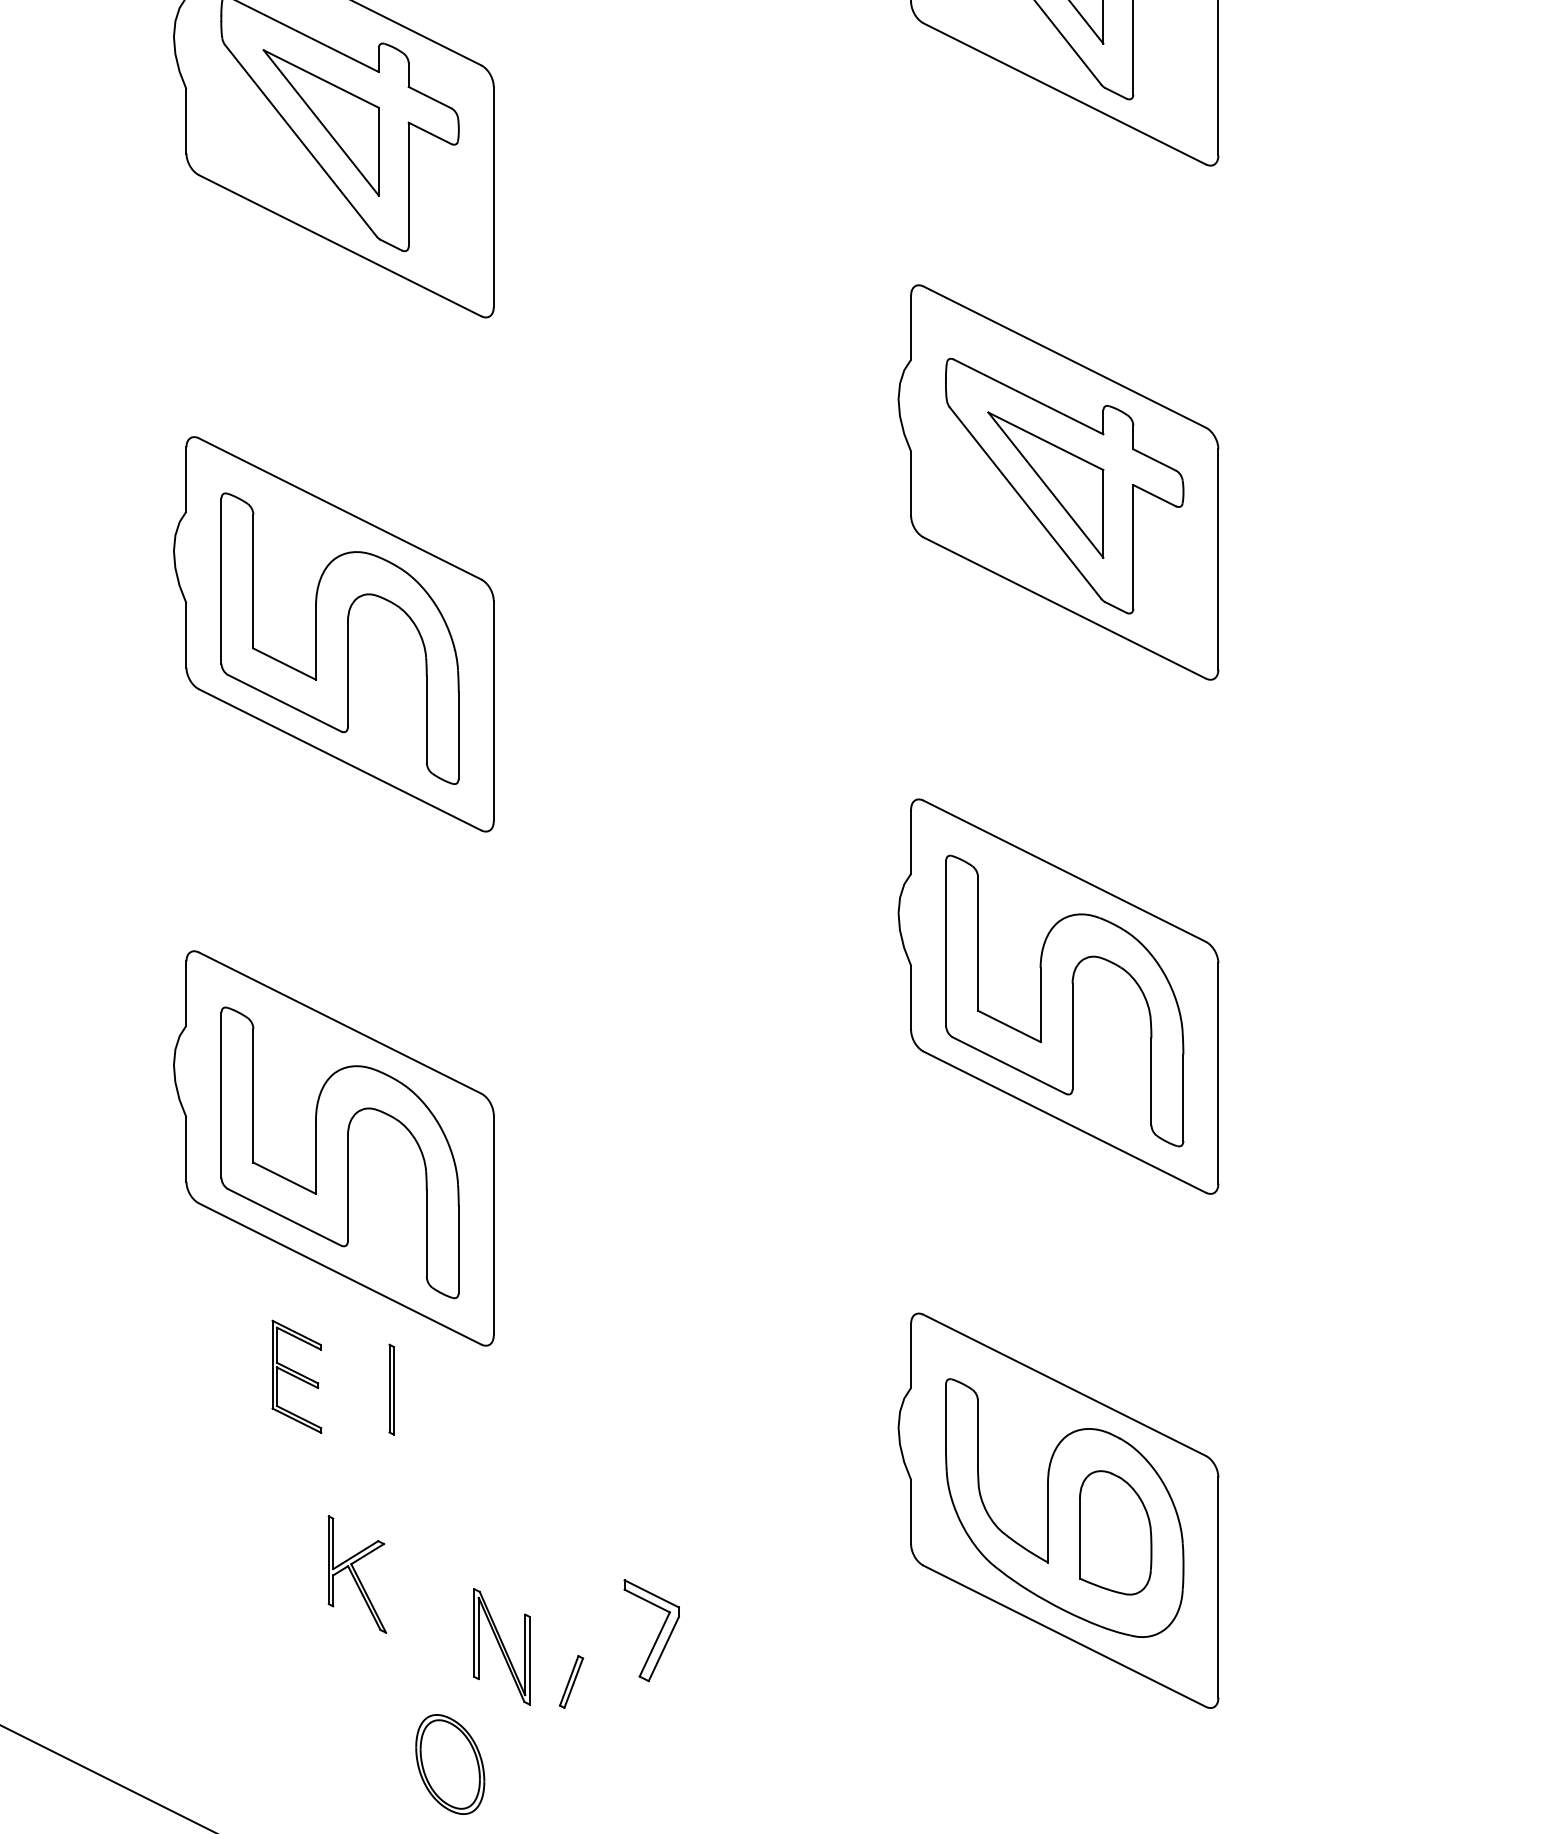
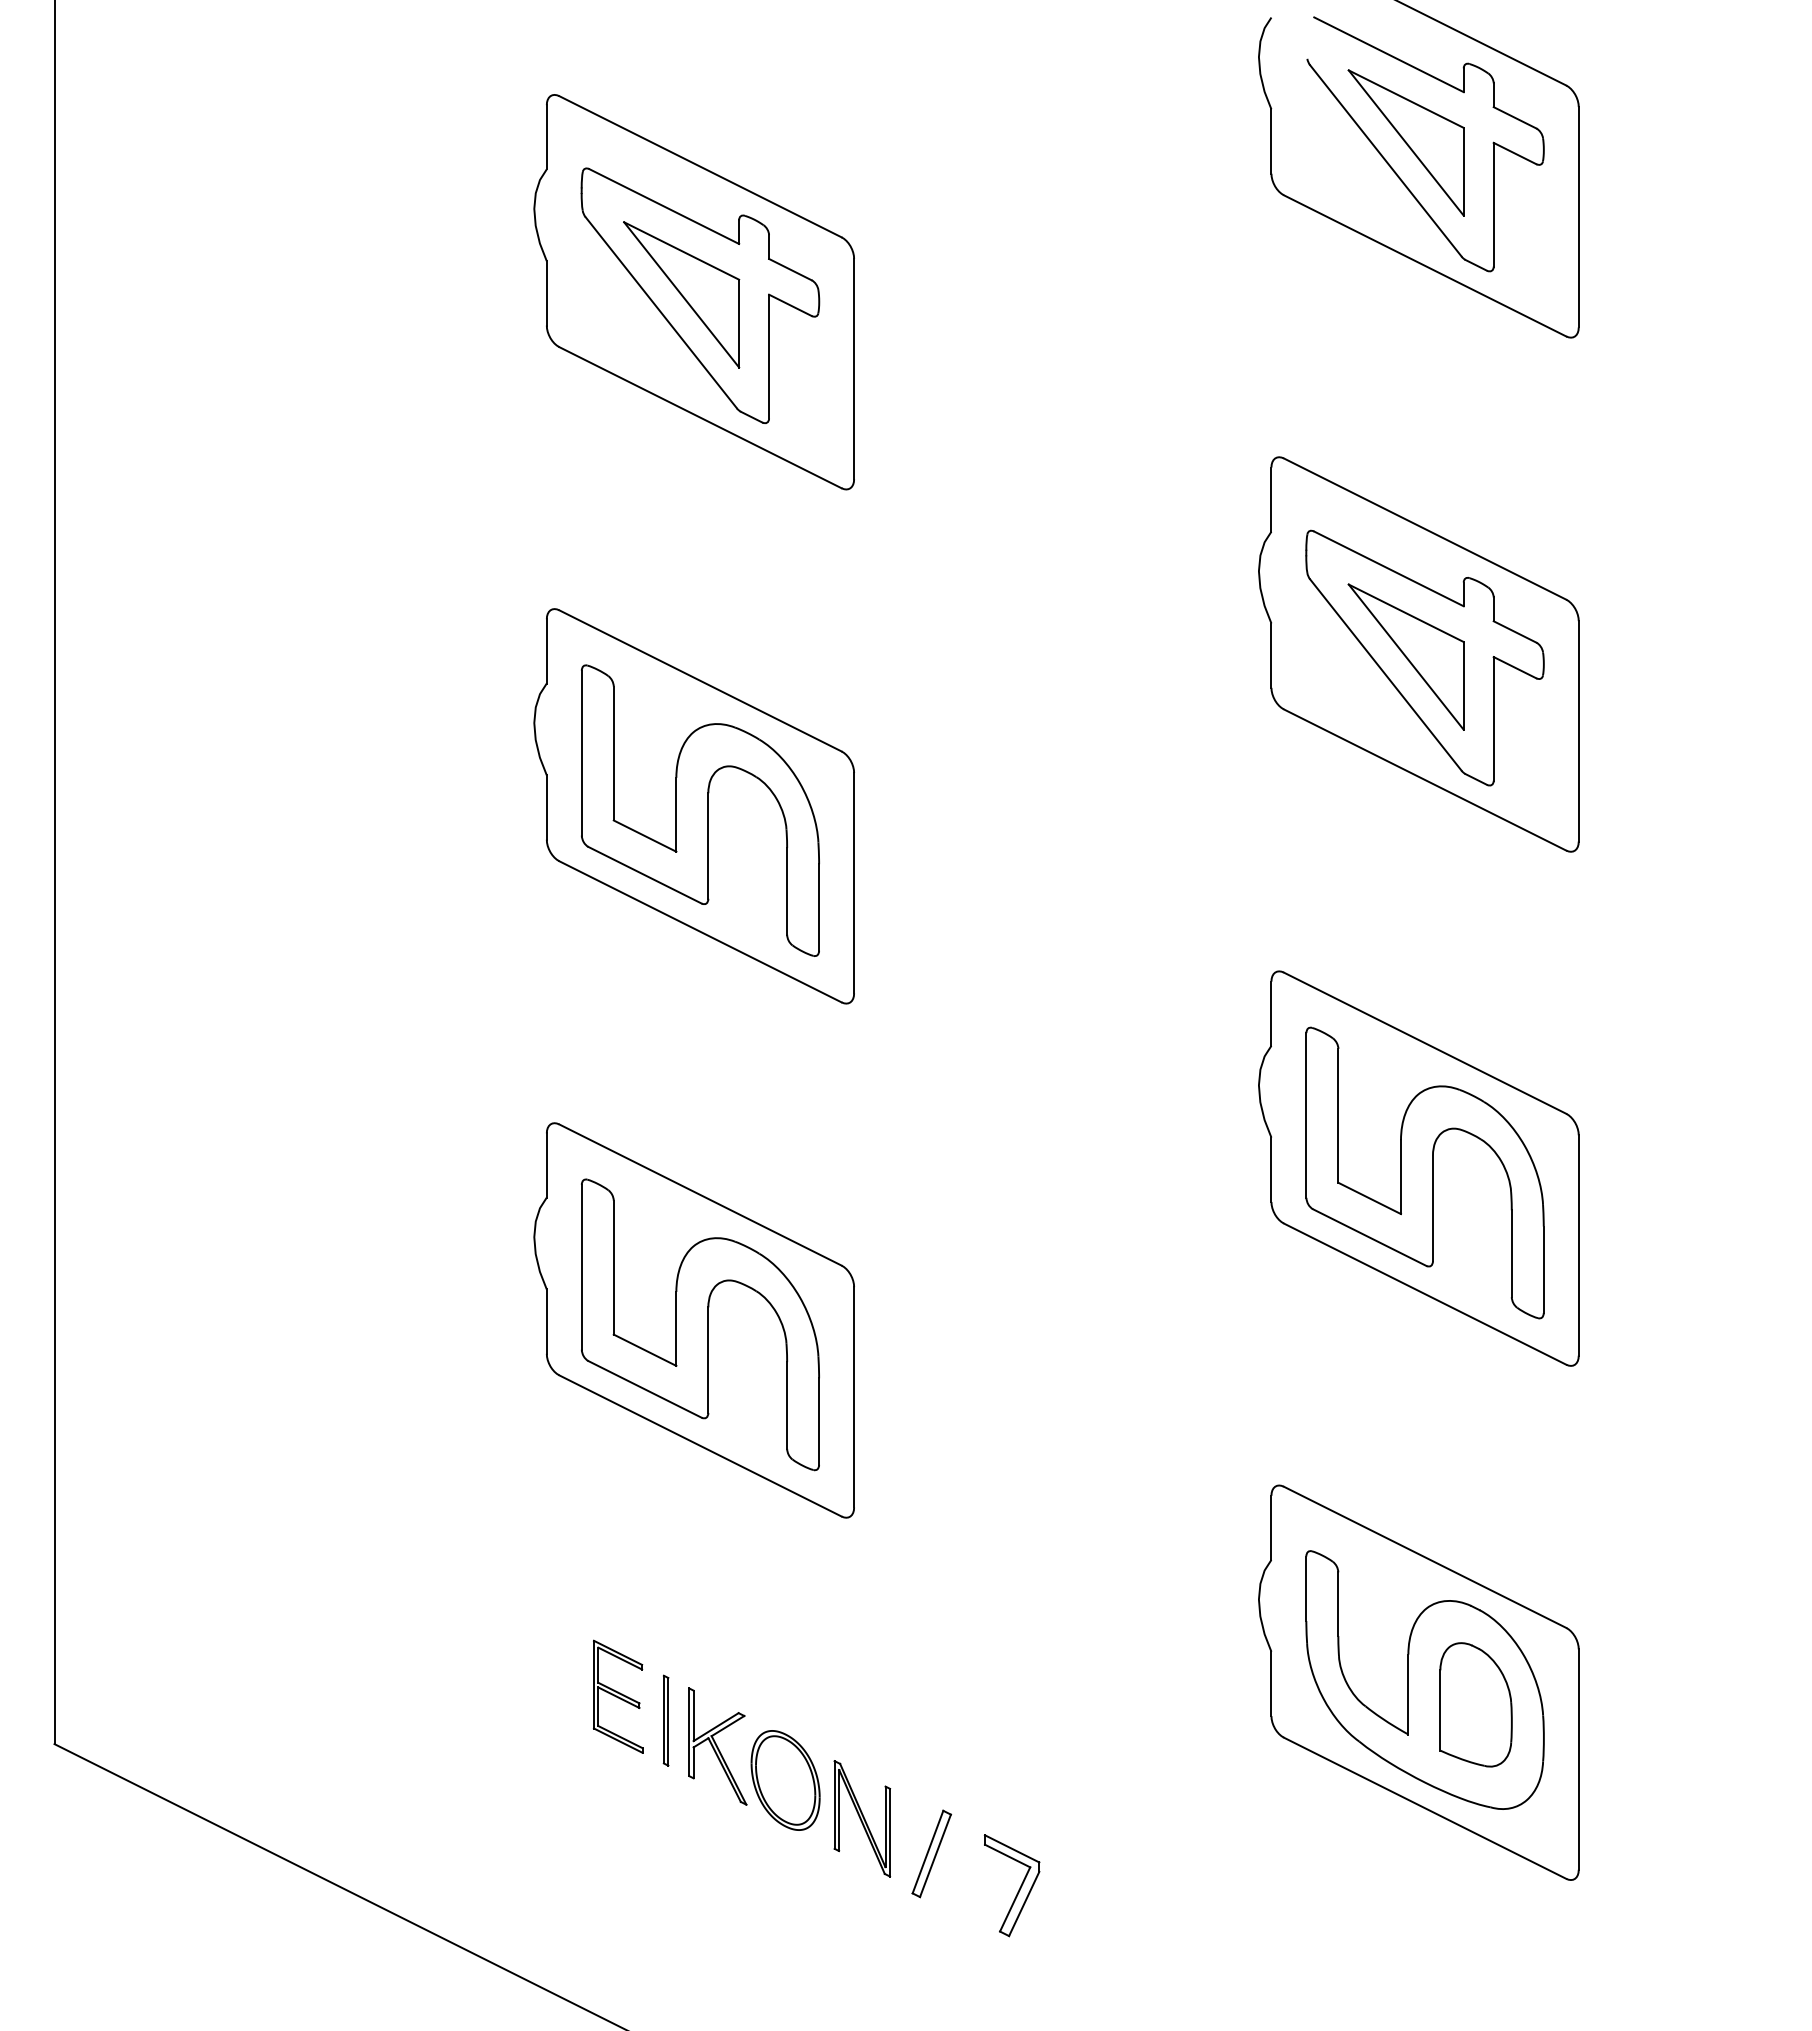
part: (297, 1376) -> (618, 1696), moved
part: (391, 1389) -> (665, 1720), moved
part: (658, 1634) -> (1018, 1889), moved
part: (571, 1681) -> (931, 1853), size x1.67
part: (450, 1764) -> (785, 1780), moved

